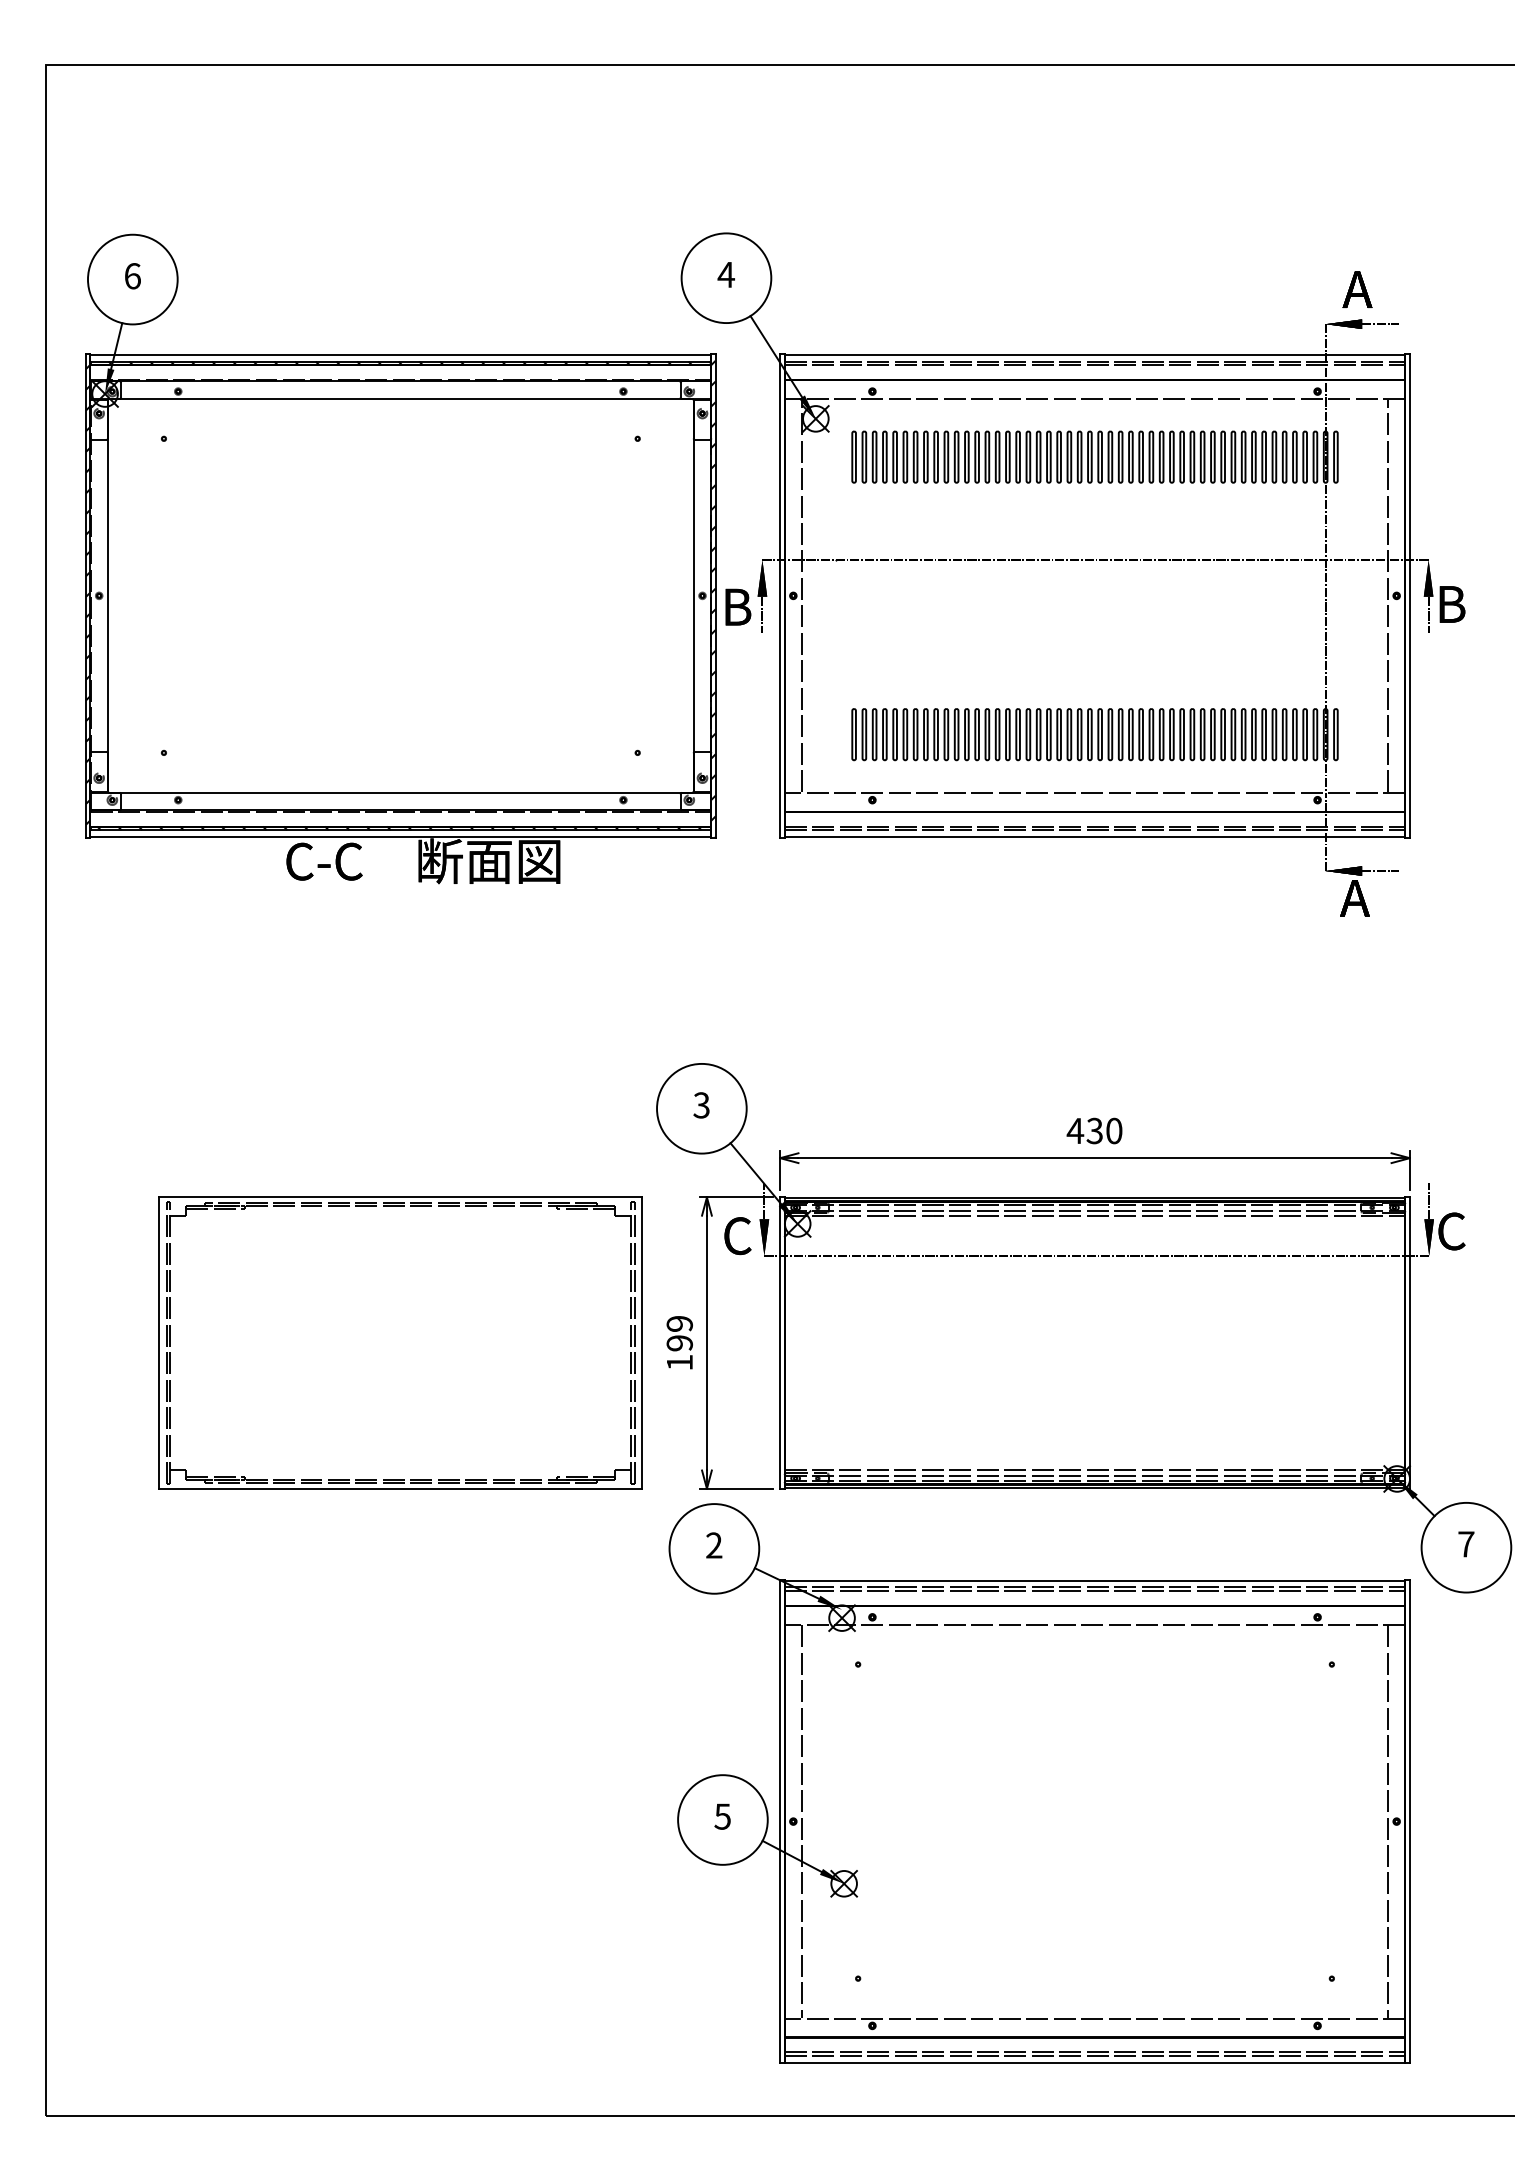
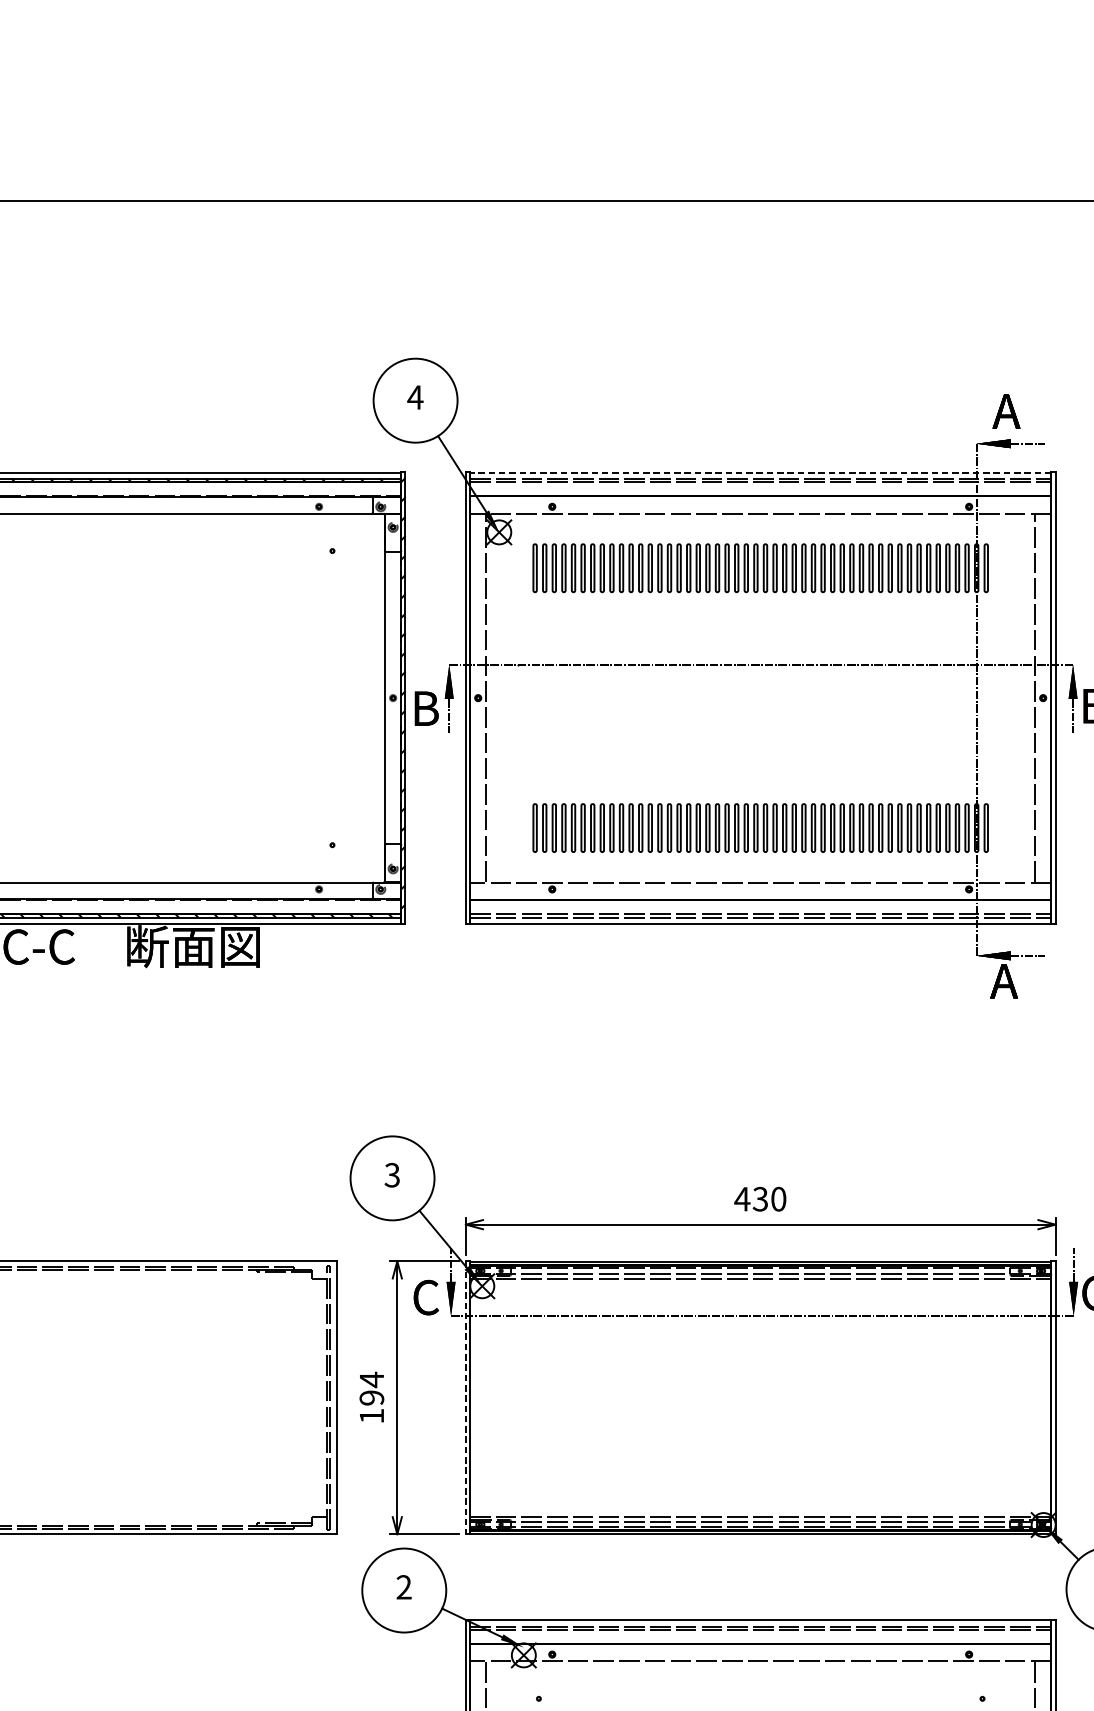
line: (1094, 355) -> (760, 473), solid -> dashed
text: (679, 1323) -> (371, 1379), 199 -> 194
line: (780, 1343) -> (466, 1398), solid -> dashed

